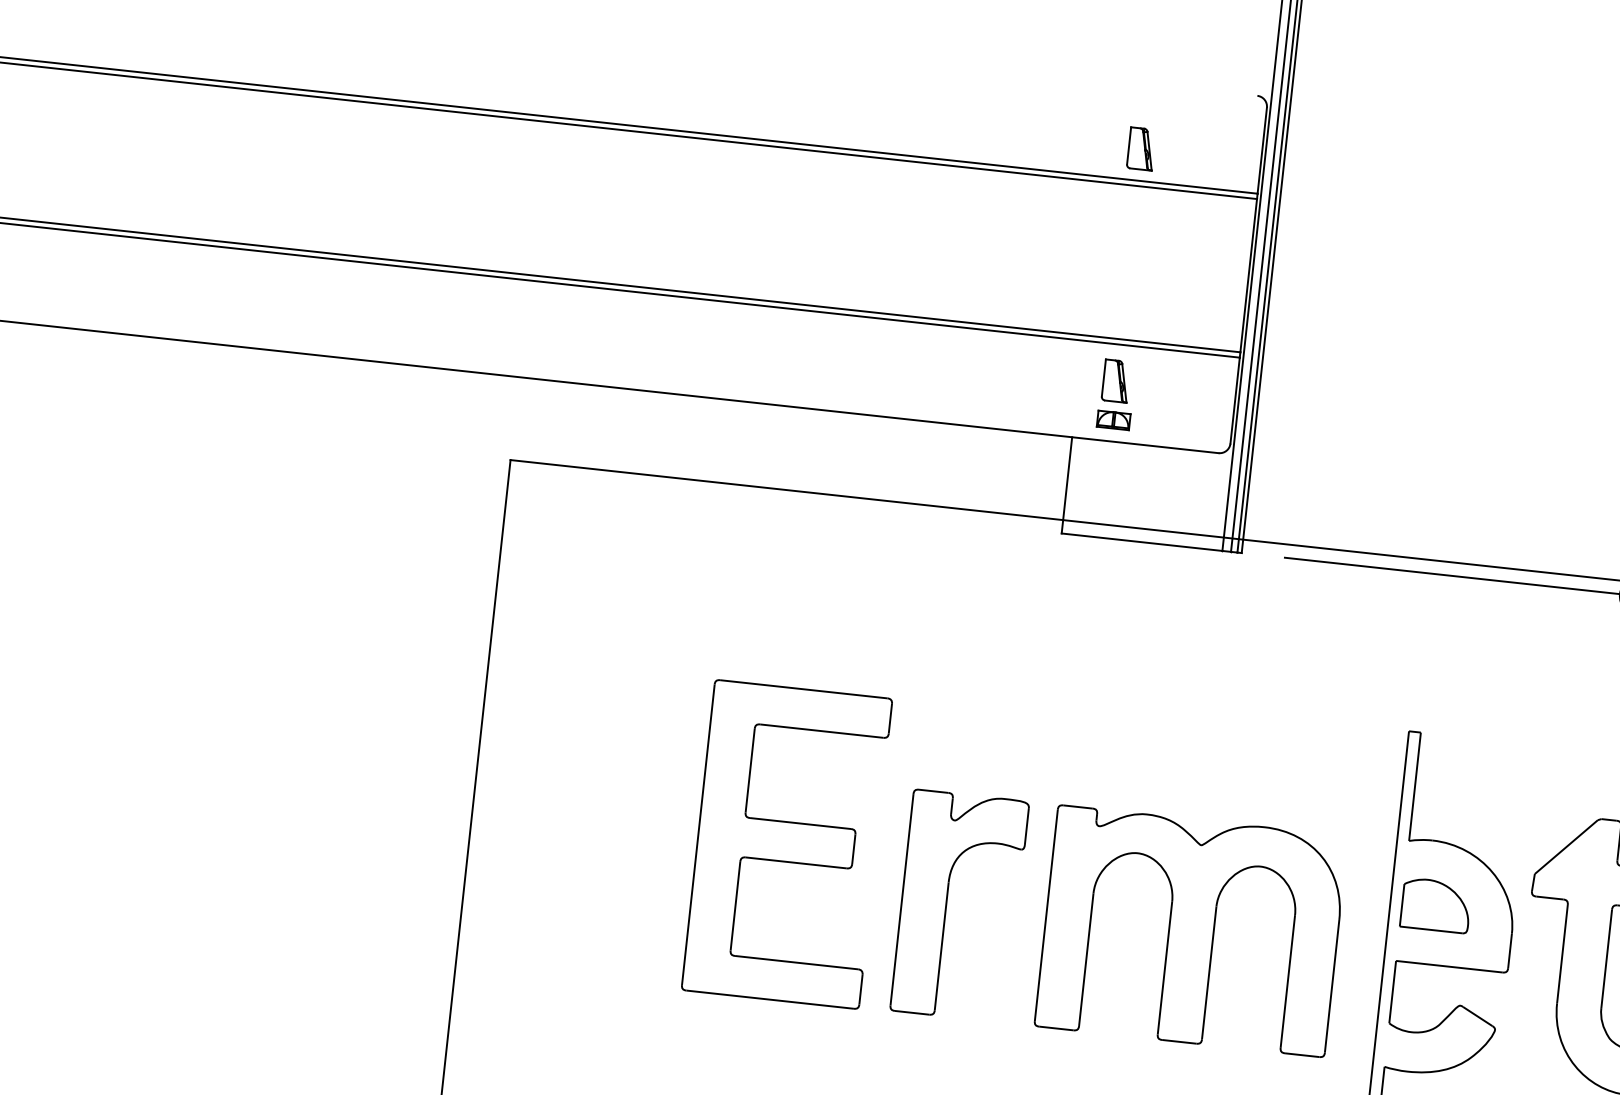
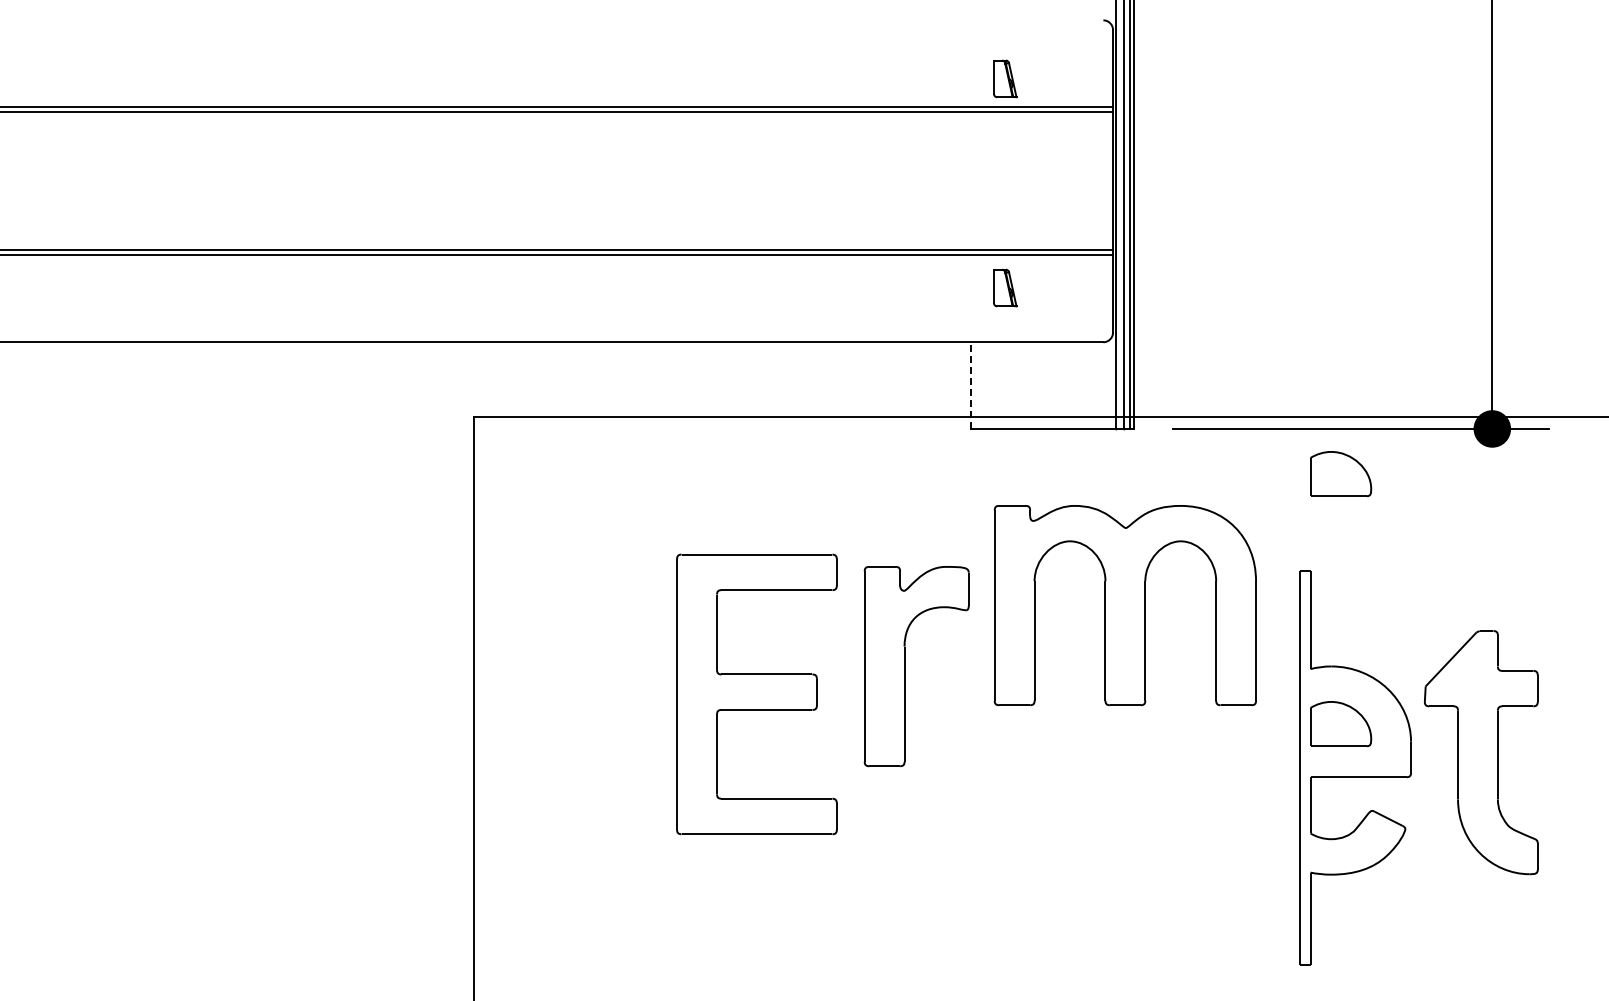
part: (1113, 420) -> (1006, 323), removed
line: (1066, 485) -> (971, 385), solid -> dashed
part: (1466, 628) -> (1341, 474), added
part: (786, 844) -> (756, 694), moved
part: (947, 904) -> (905, 666), moved
part: (1190, 931) -> (1124, 605), moved

